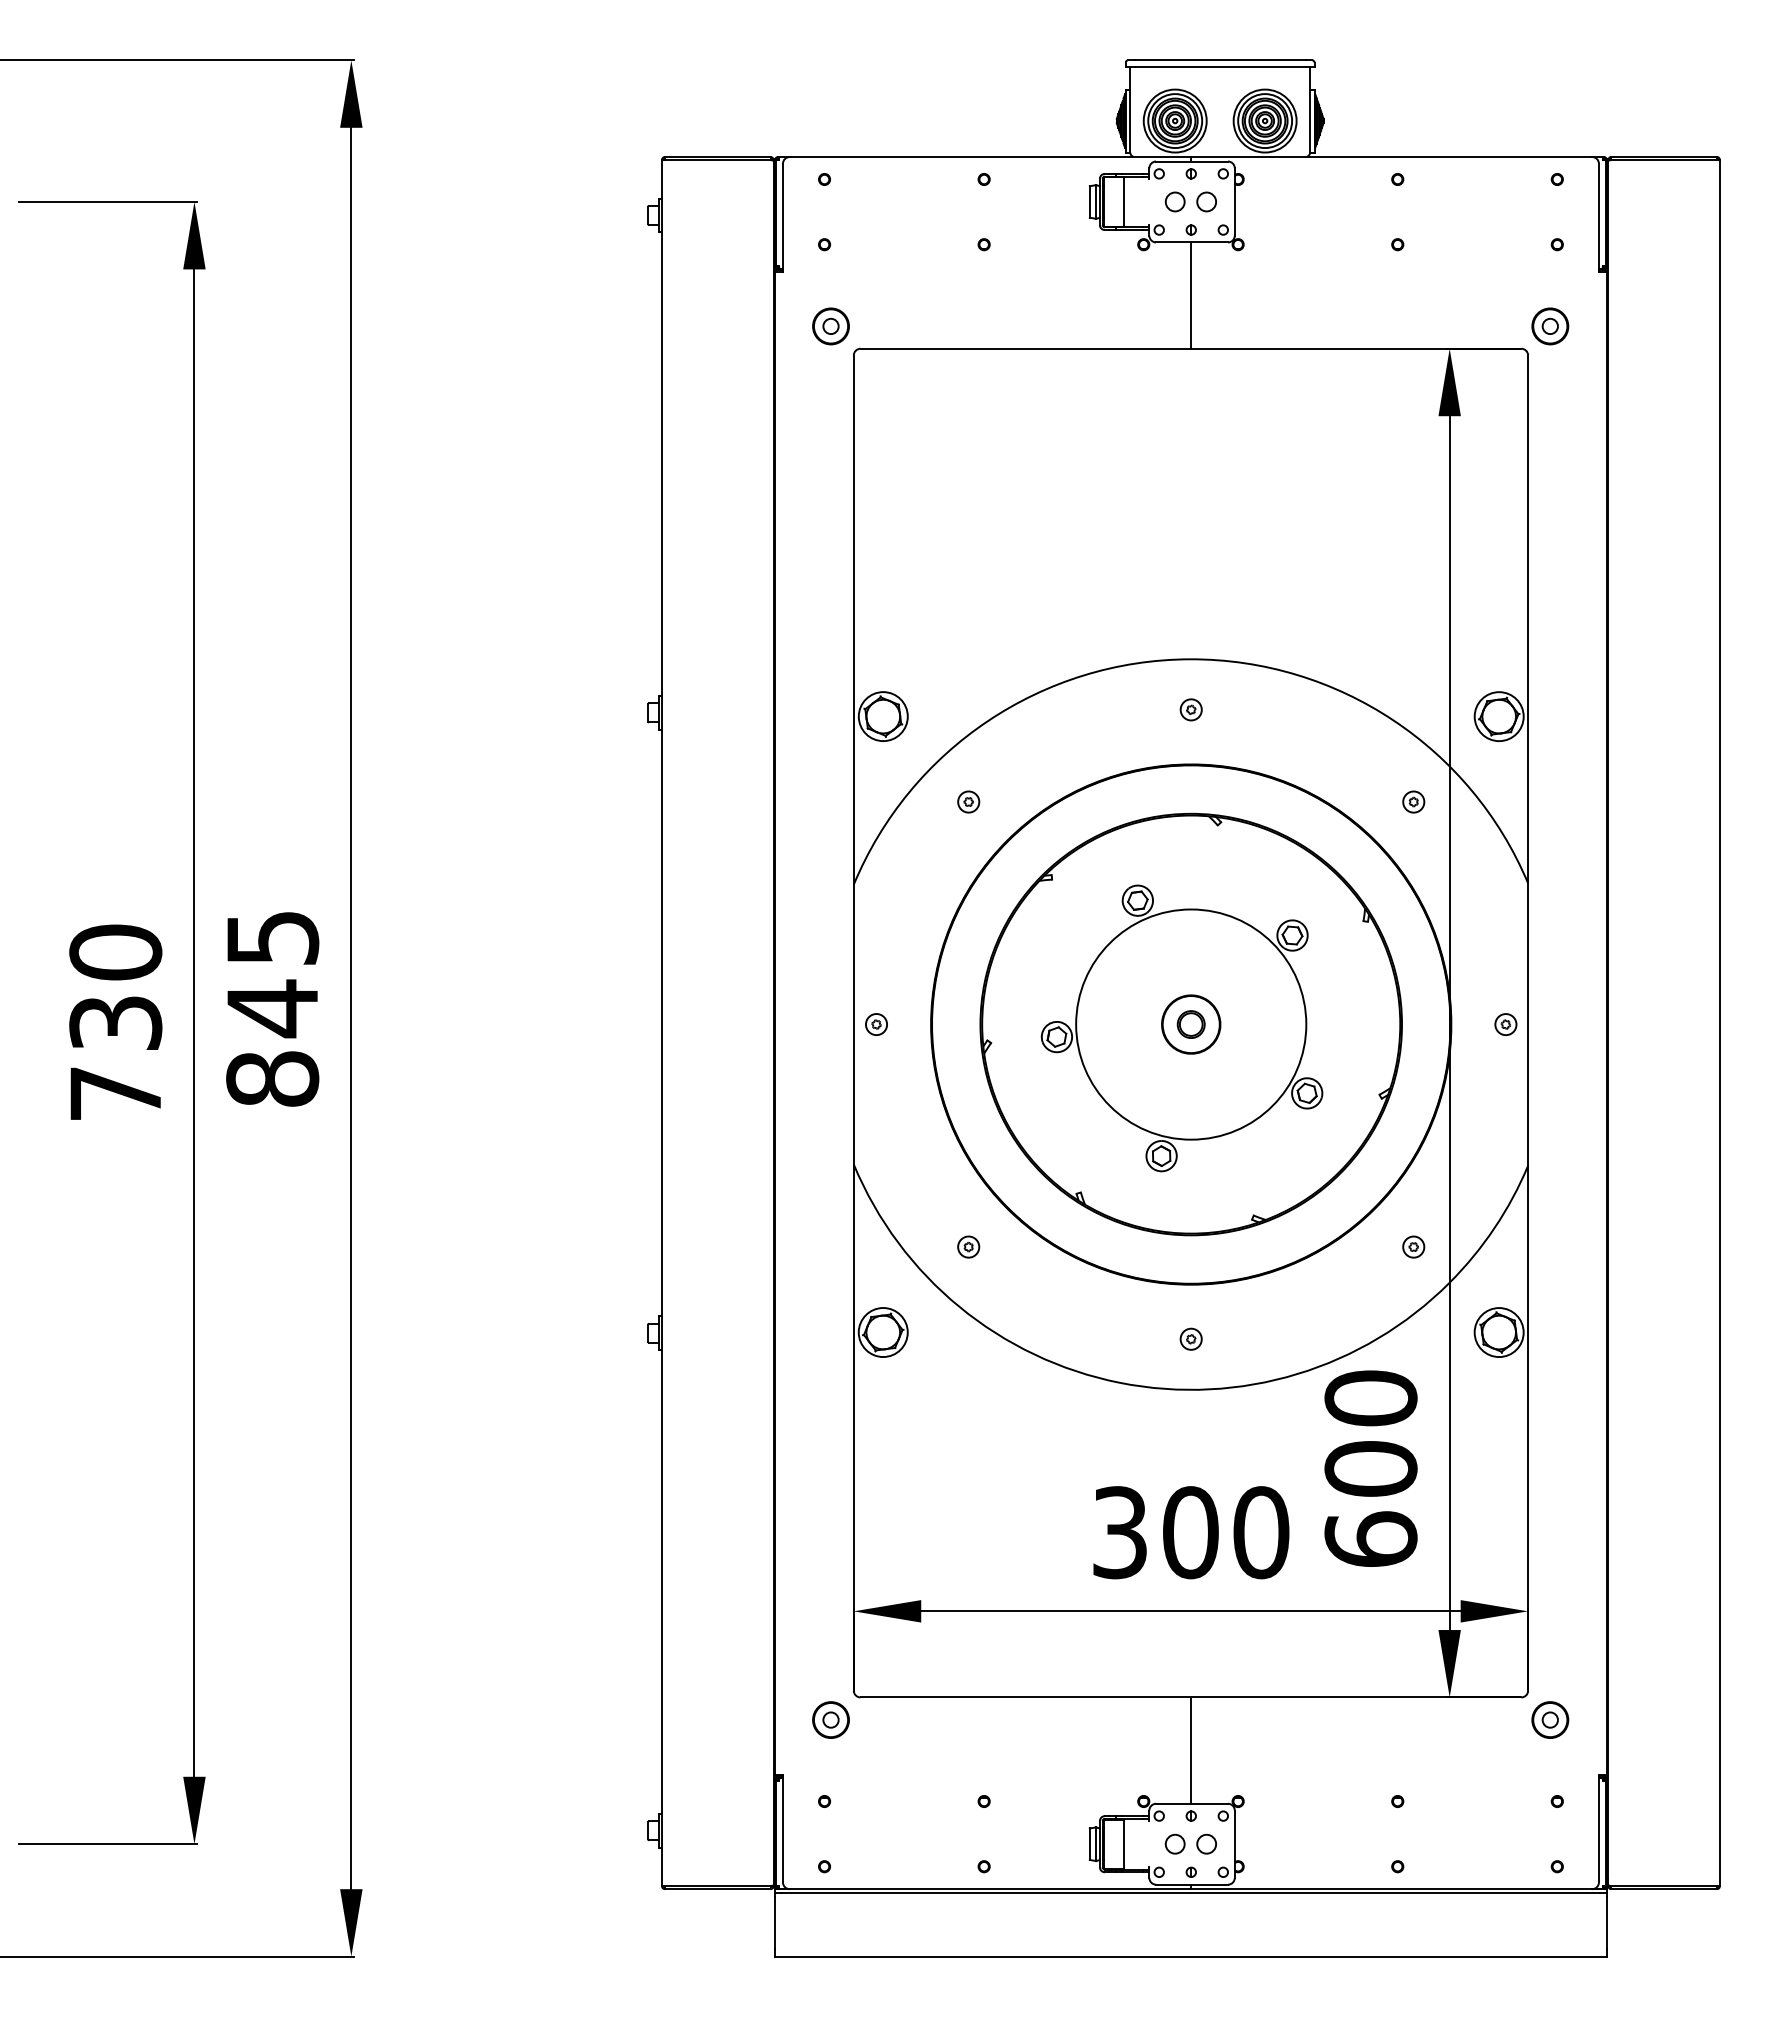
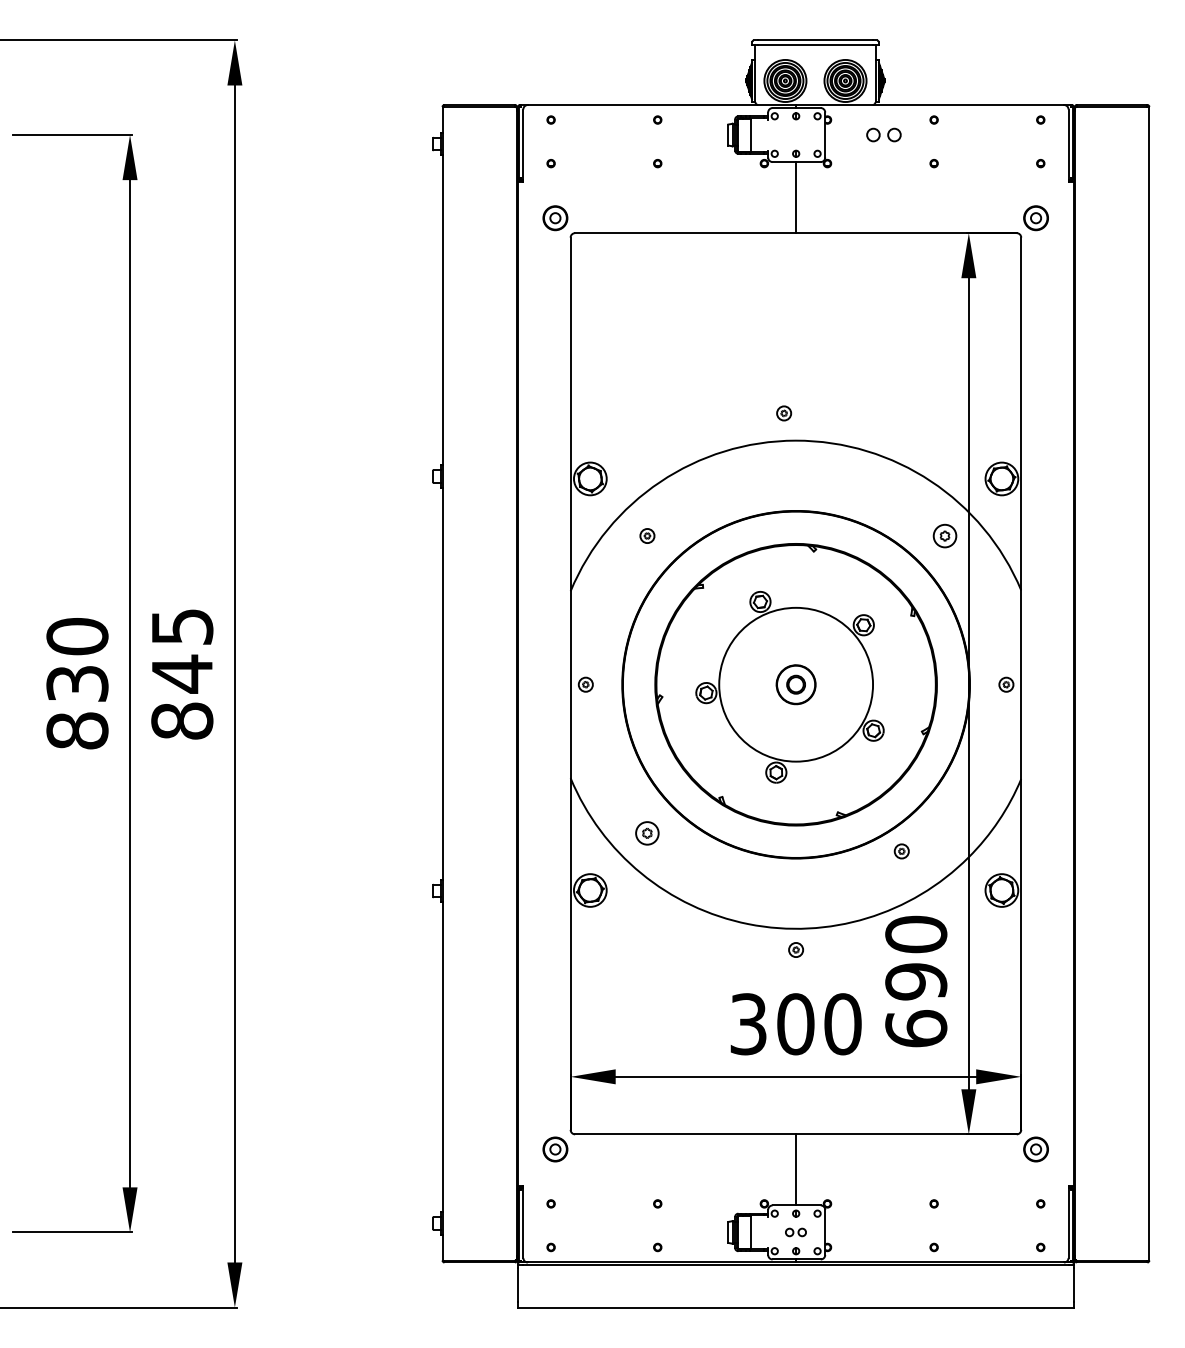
part: (1190, 201) -> (883, 134), moved
part: (1191, 709) -> (784, 413), moved
part: (1413, 801) -> (944, 535), size x1.6
text: (115, 1093) -> (77, 730), 730 -> 830
part: (968, 1247) -> (647, 833), size x1.6
part: (1413, 1247) -> (901, 851), moved
part: (1190, 1338) -> (795, 949), moved
text: (1371, 1468) -> (916, 981), 600 -> 690
part: (1190, 1844) -> (795, 1232), size x0.6

